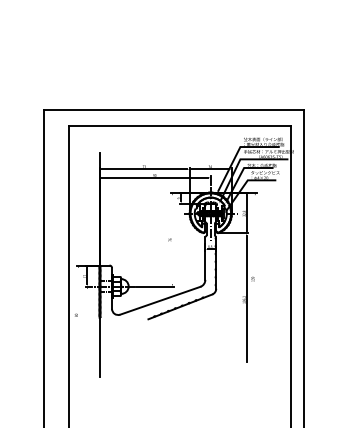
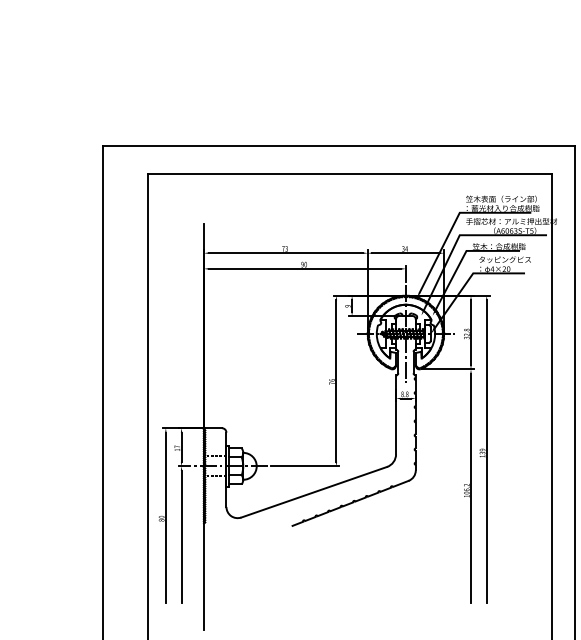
line: (172, 239) -> (336, 380), added
line: (255, 278) -> (487, 451), added
line: (78, 314) -> (165, 517), added
line: (87, 324) -> (181, 535), added

